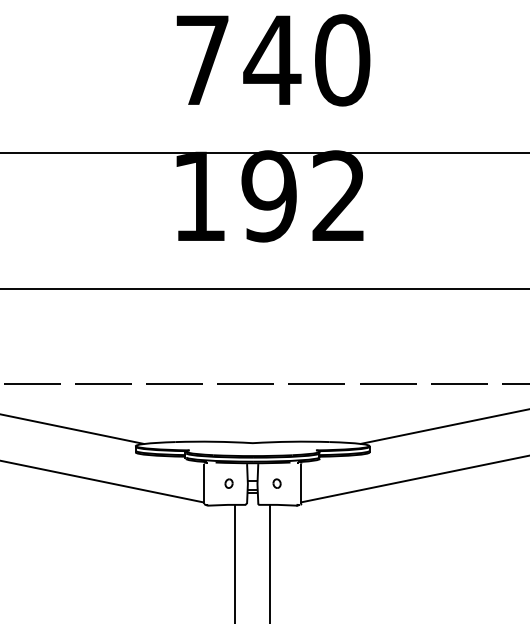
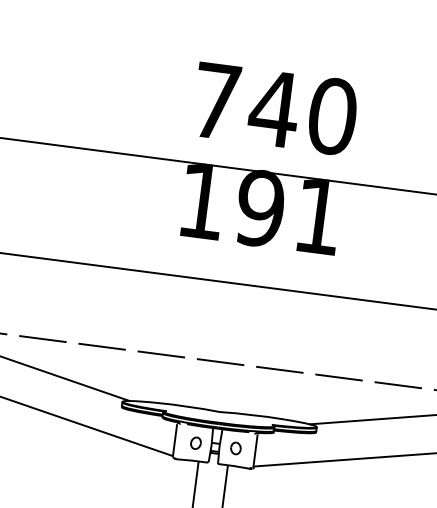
text: (273, 60) -> (275, 109), moved
text: (338, 195) -> (318, 215), 192 -> 191
part: (228, 483) -> (195, 442), size x1.6
part: (276, 483) -> (235, 448), size x1.6

